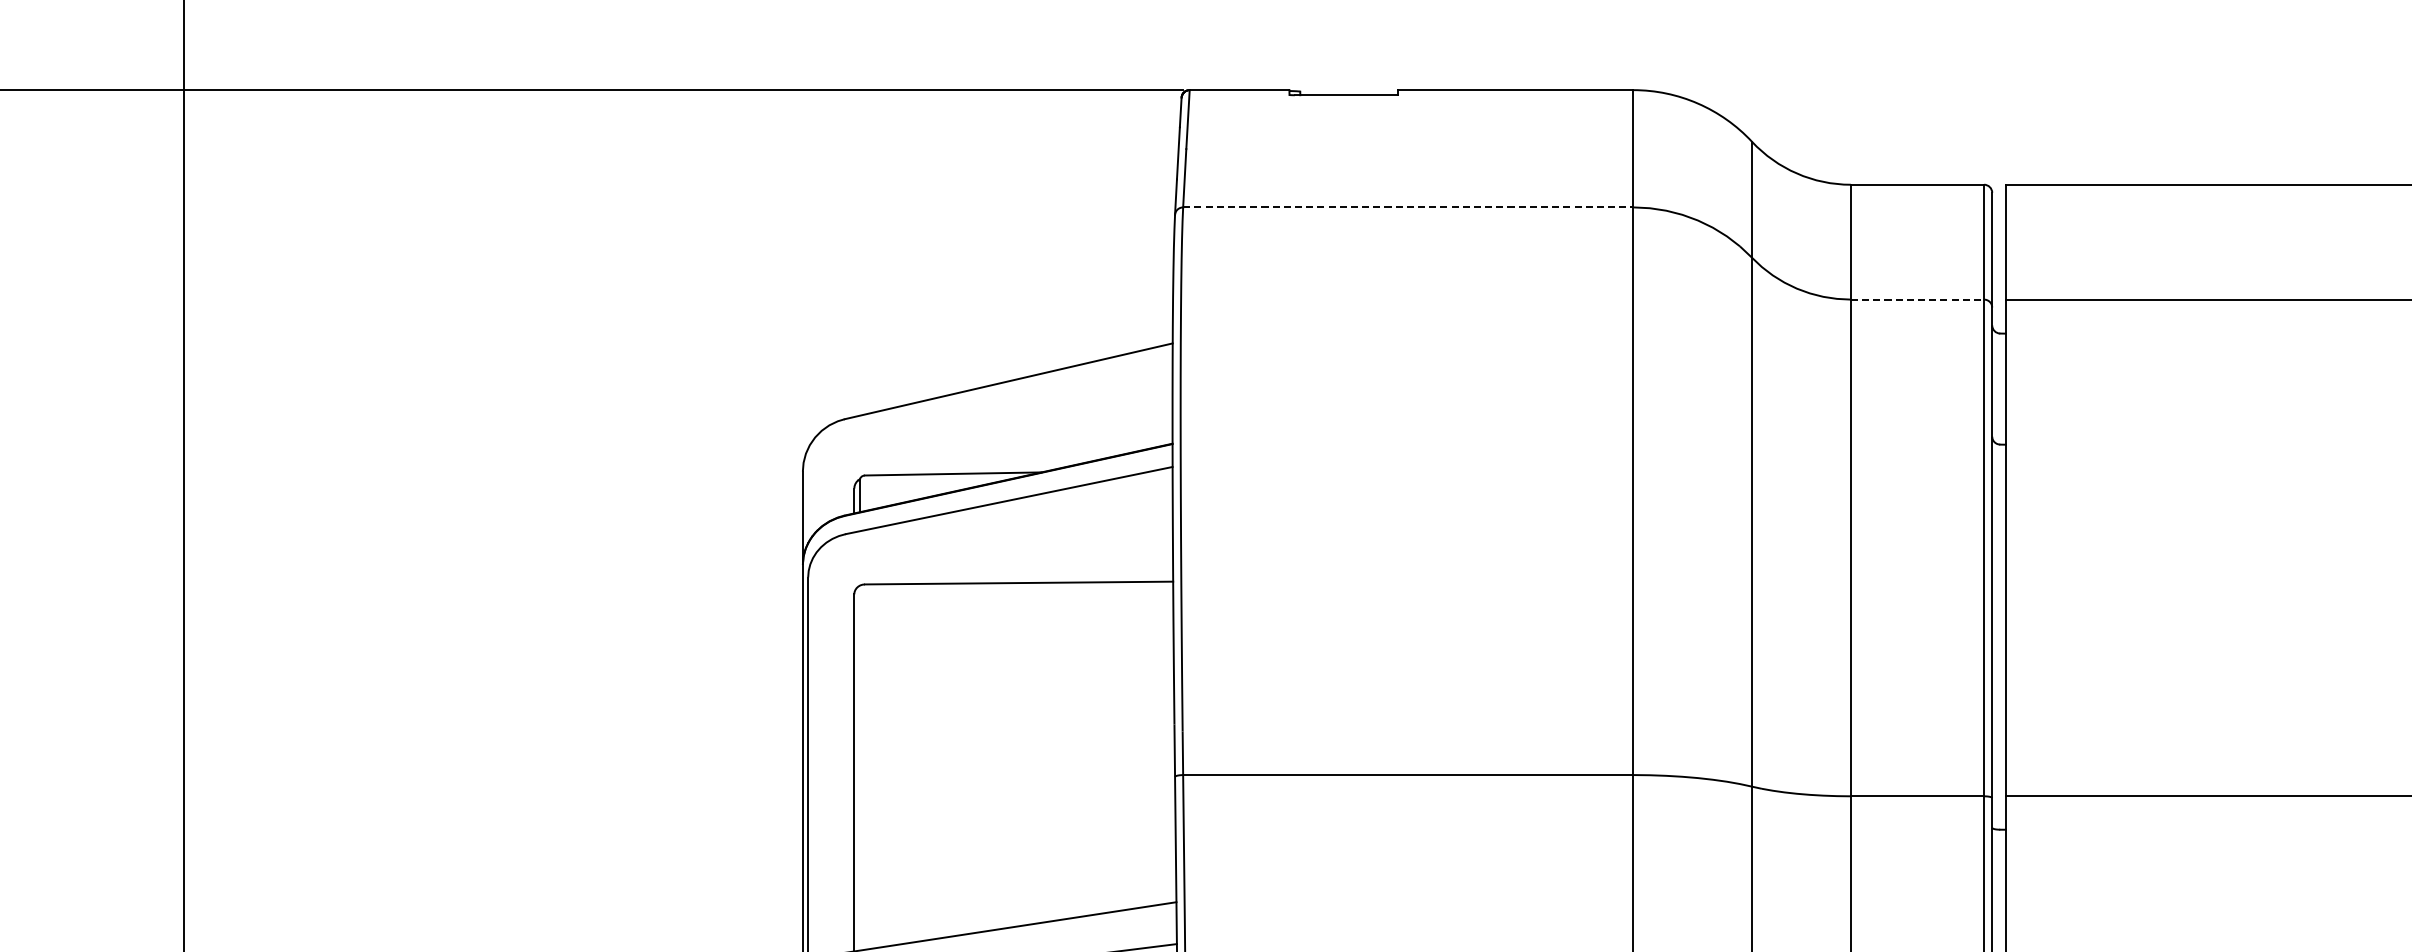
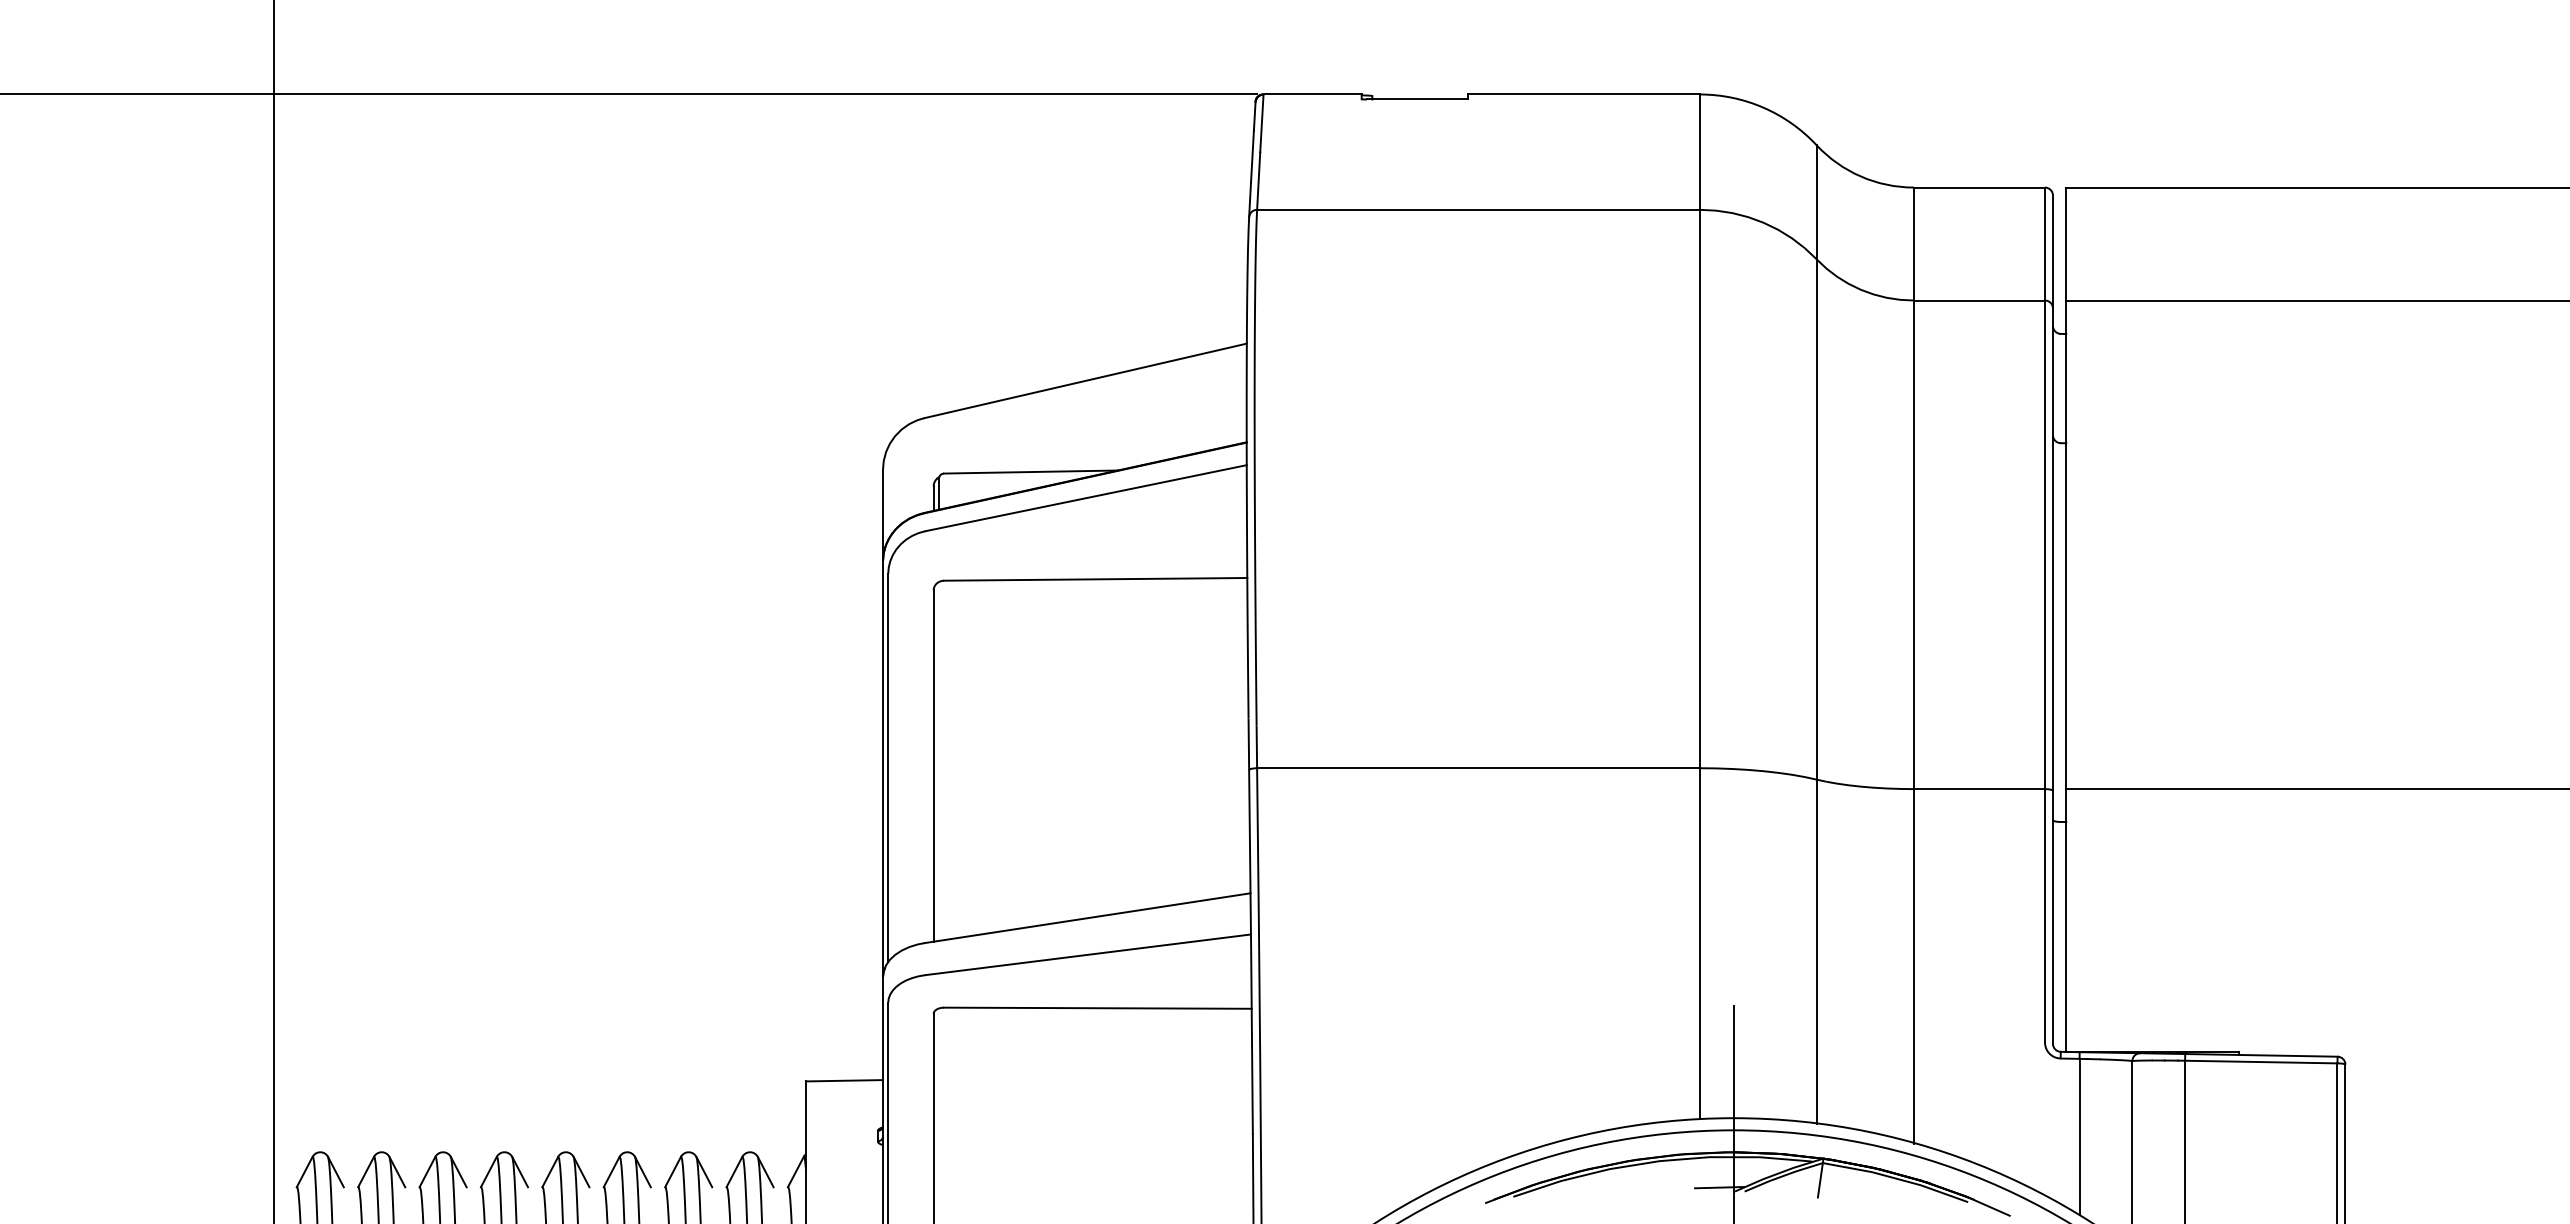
line: (1409, 207) -> (1479, 209), dashed -> solid
line: (1917, 299) -> (1979, 300), dashed -> solid

